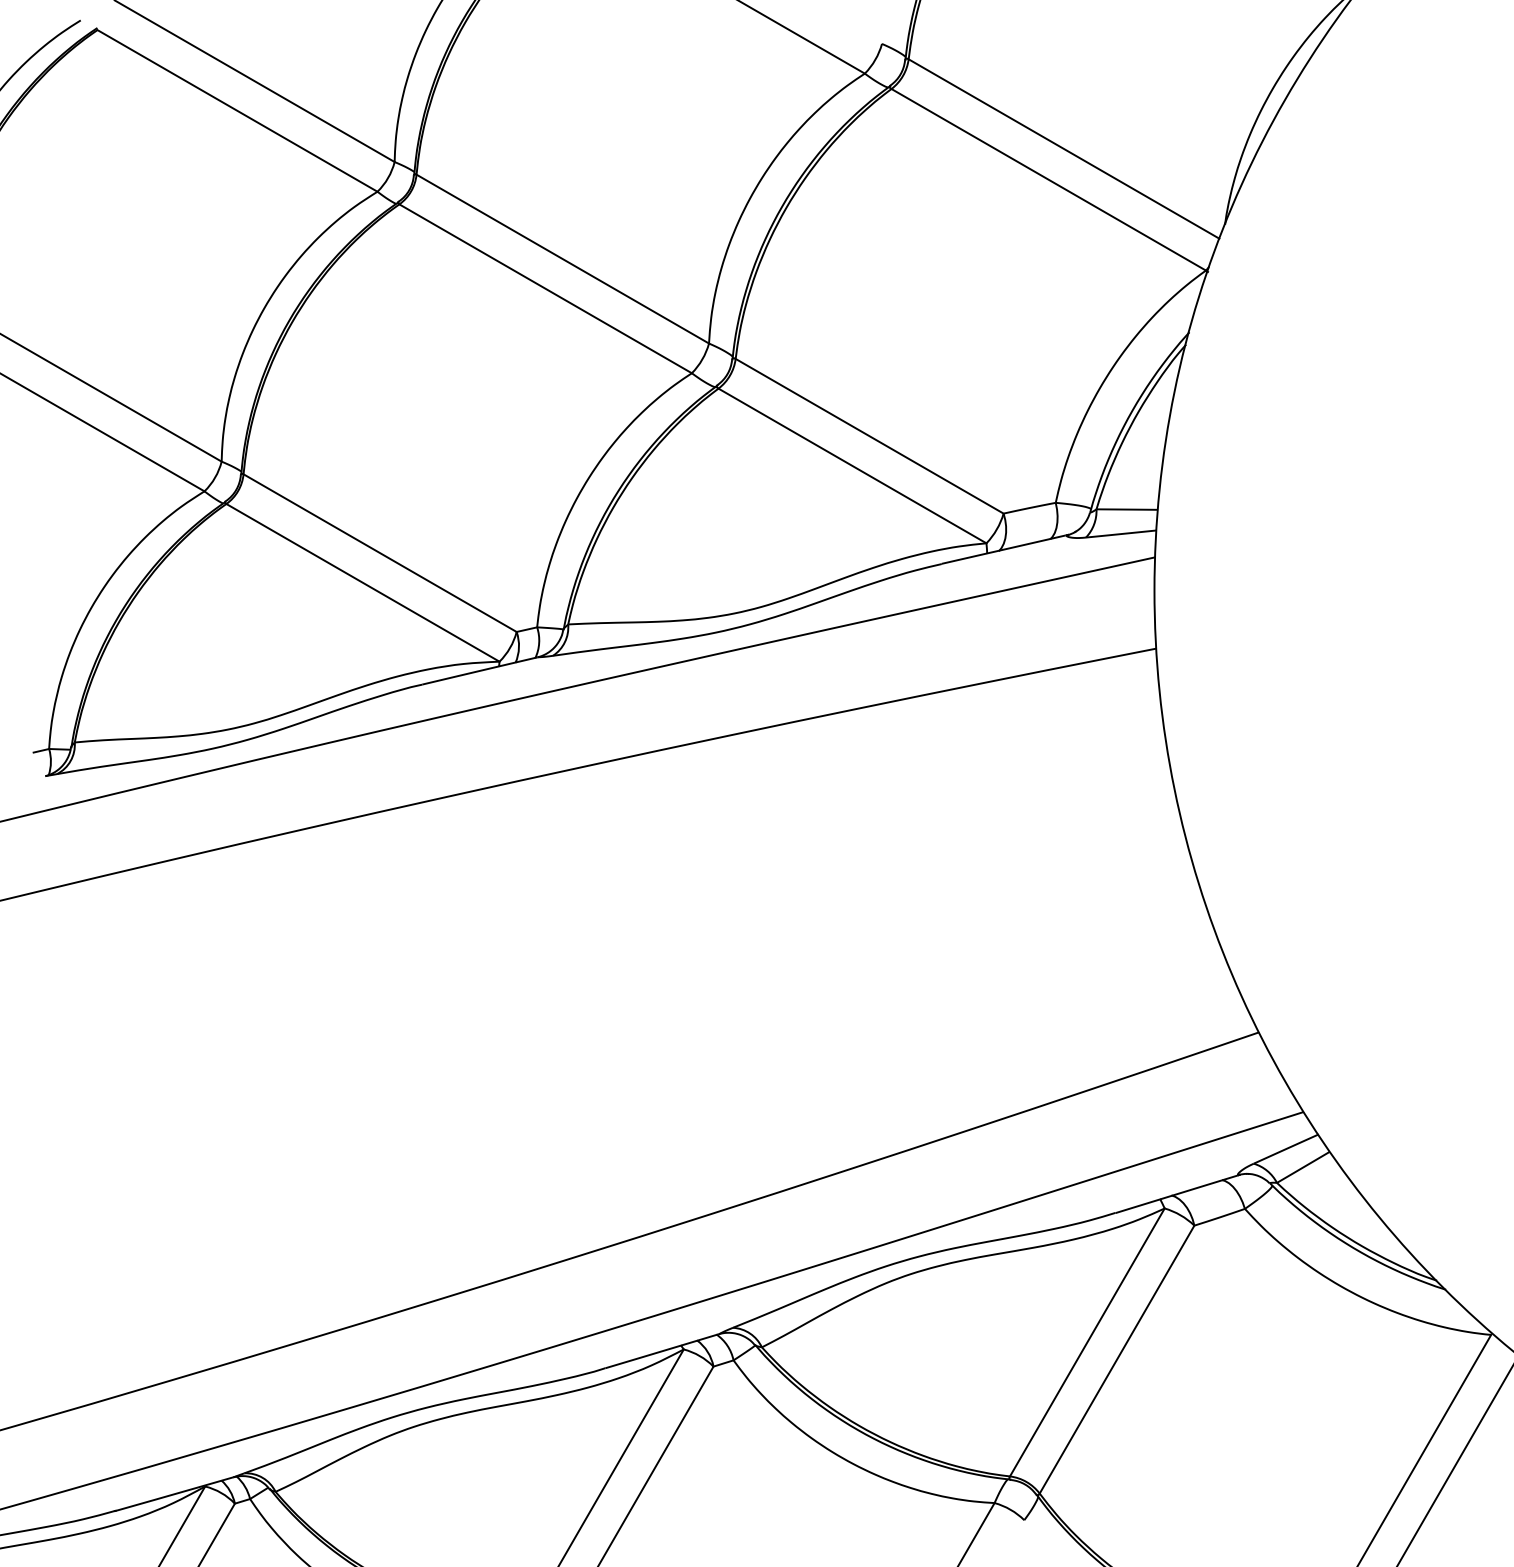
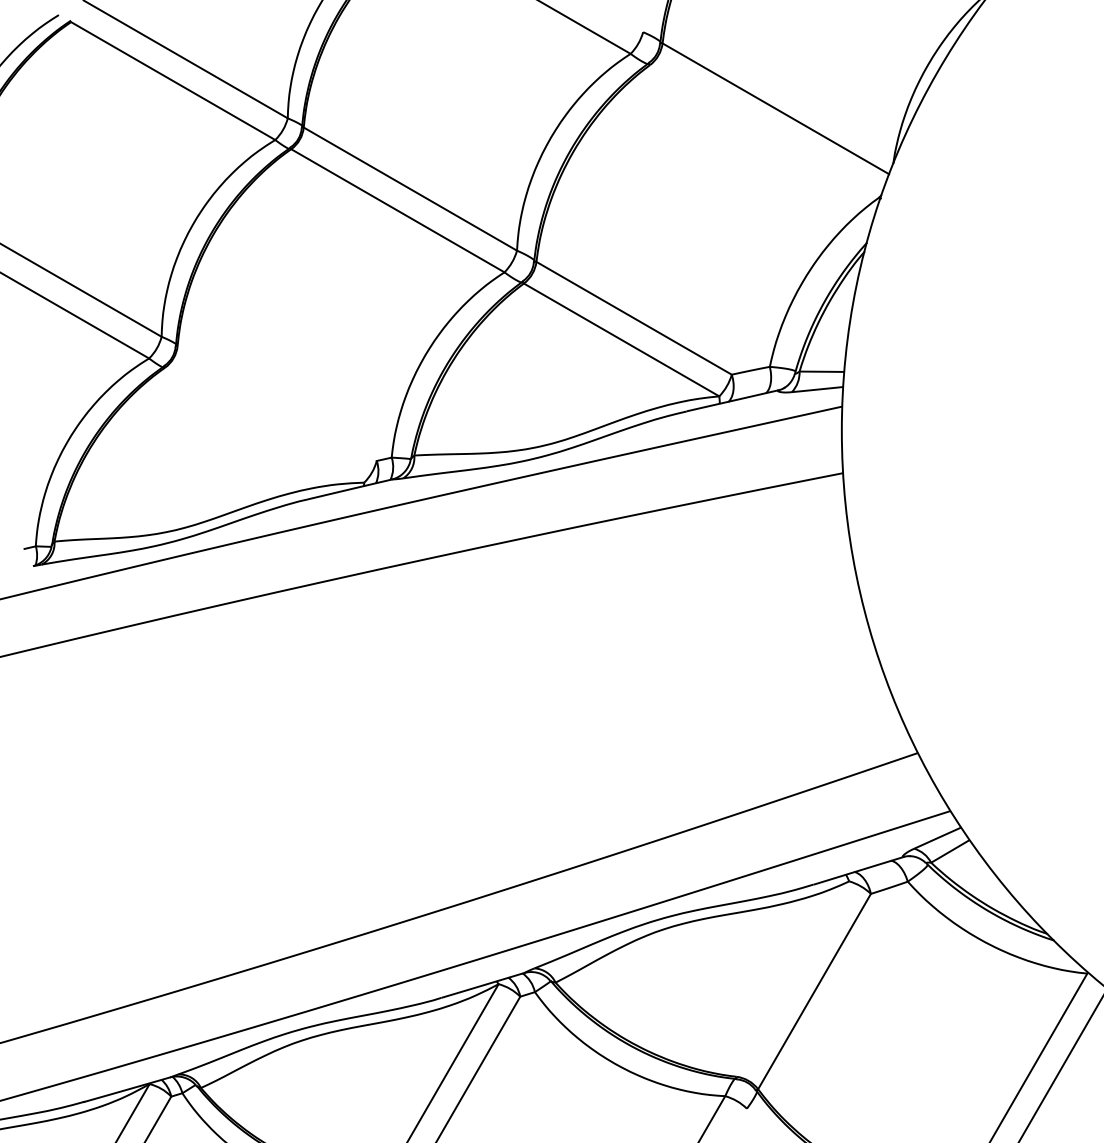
line: (1048, 180) -> (764, 131), removed
line: (379, 553) -> (276, 403), removed
line: (362, 581) -> (264, 424), removed
line: (1086, 1341) -> (792, 978), removed

